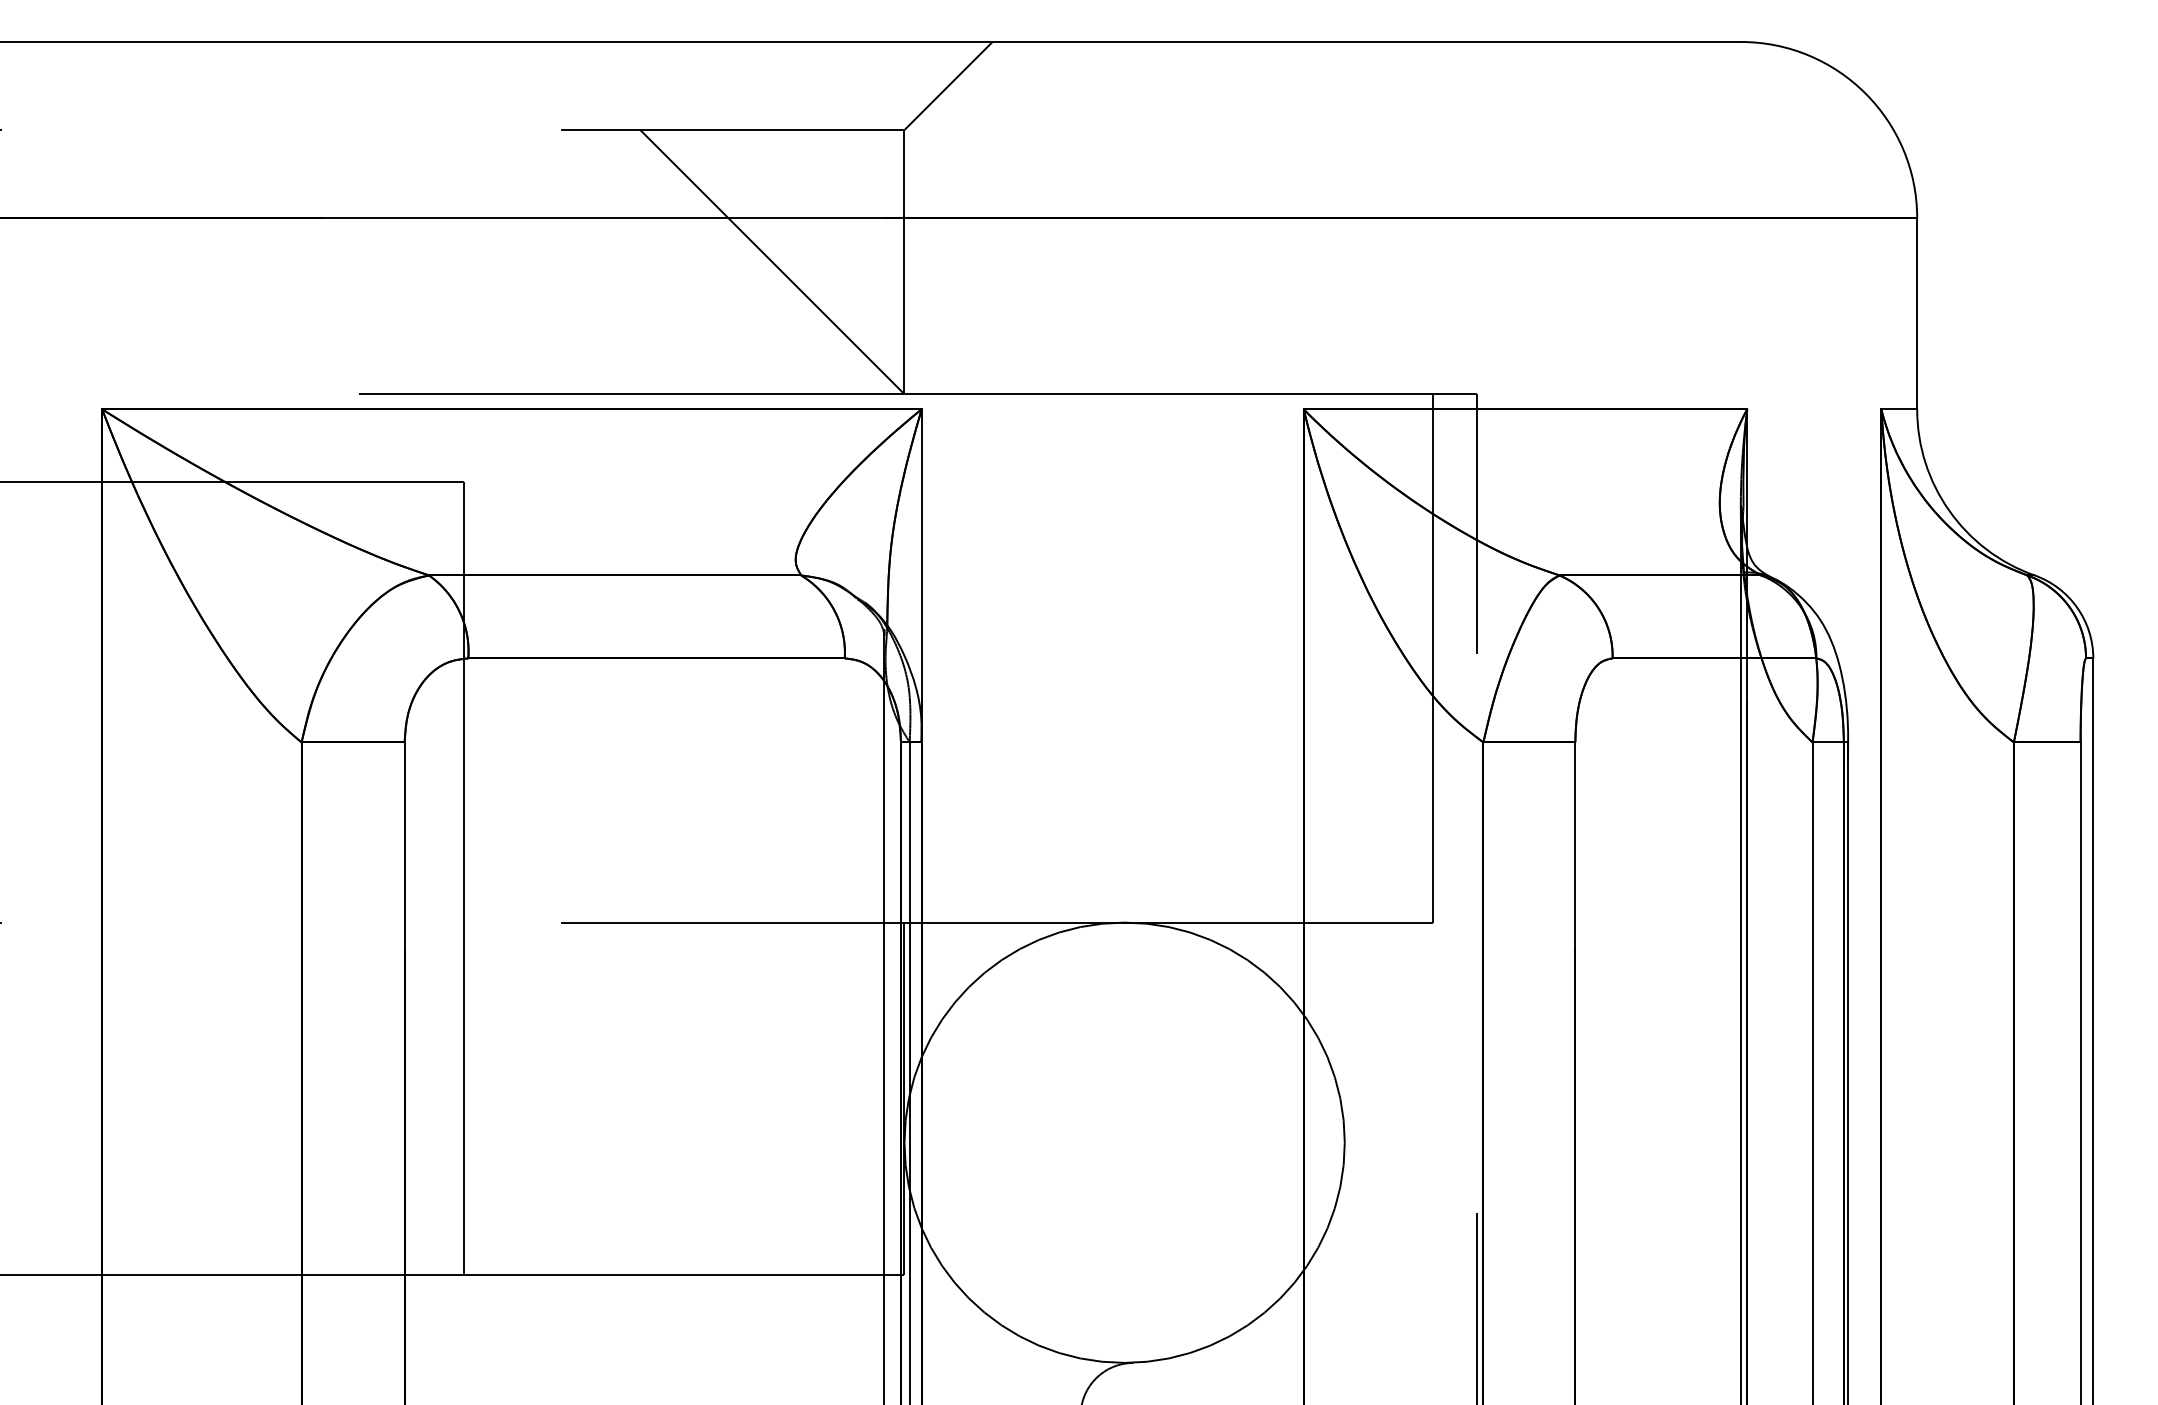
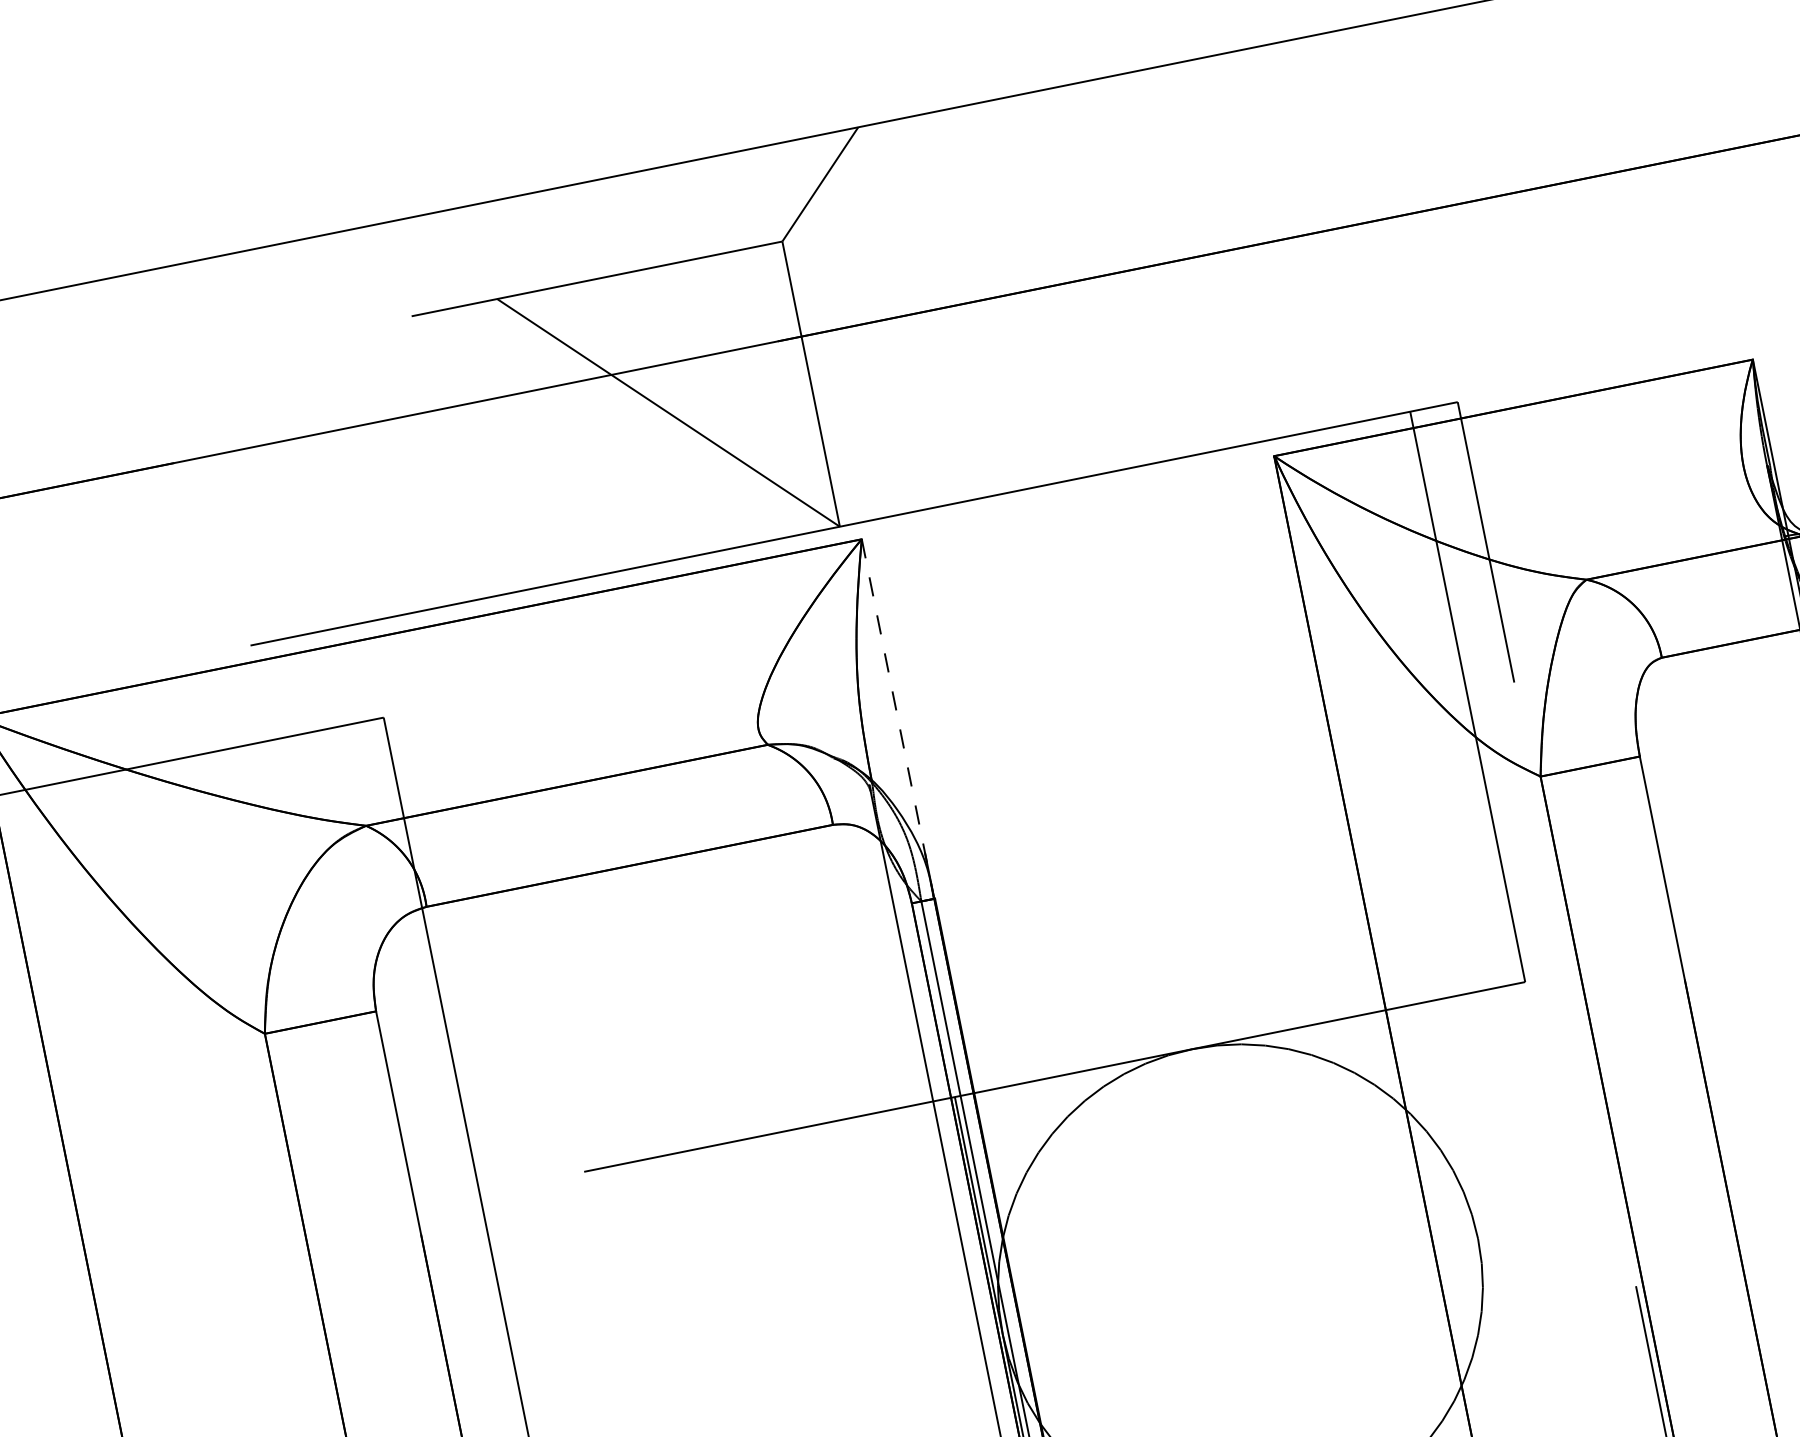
line: (921, 570) -> (896, 713), solid -> dashed

